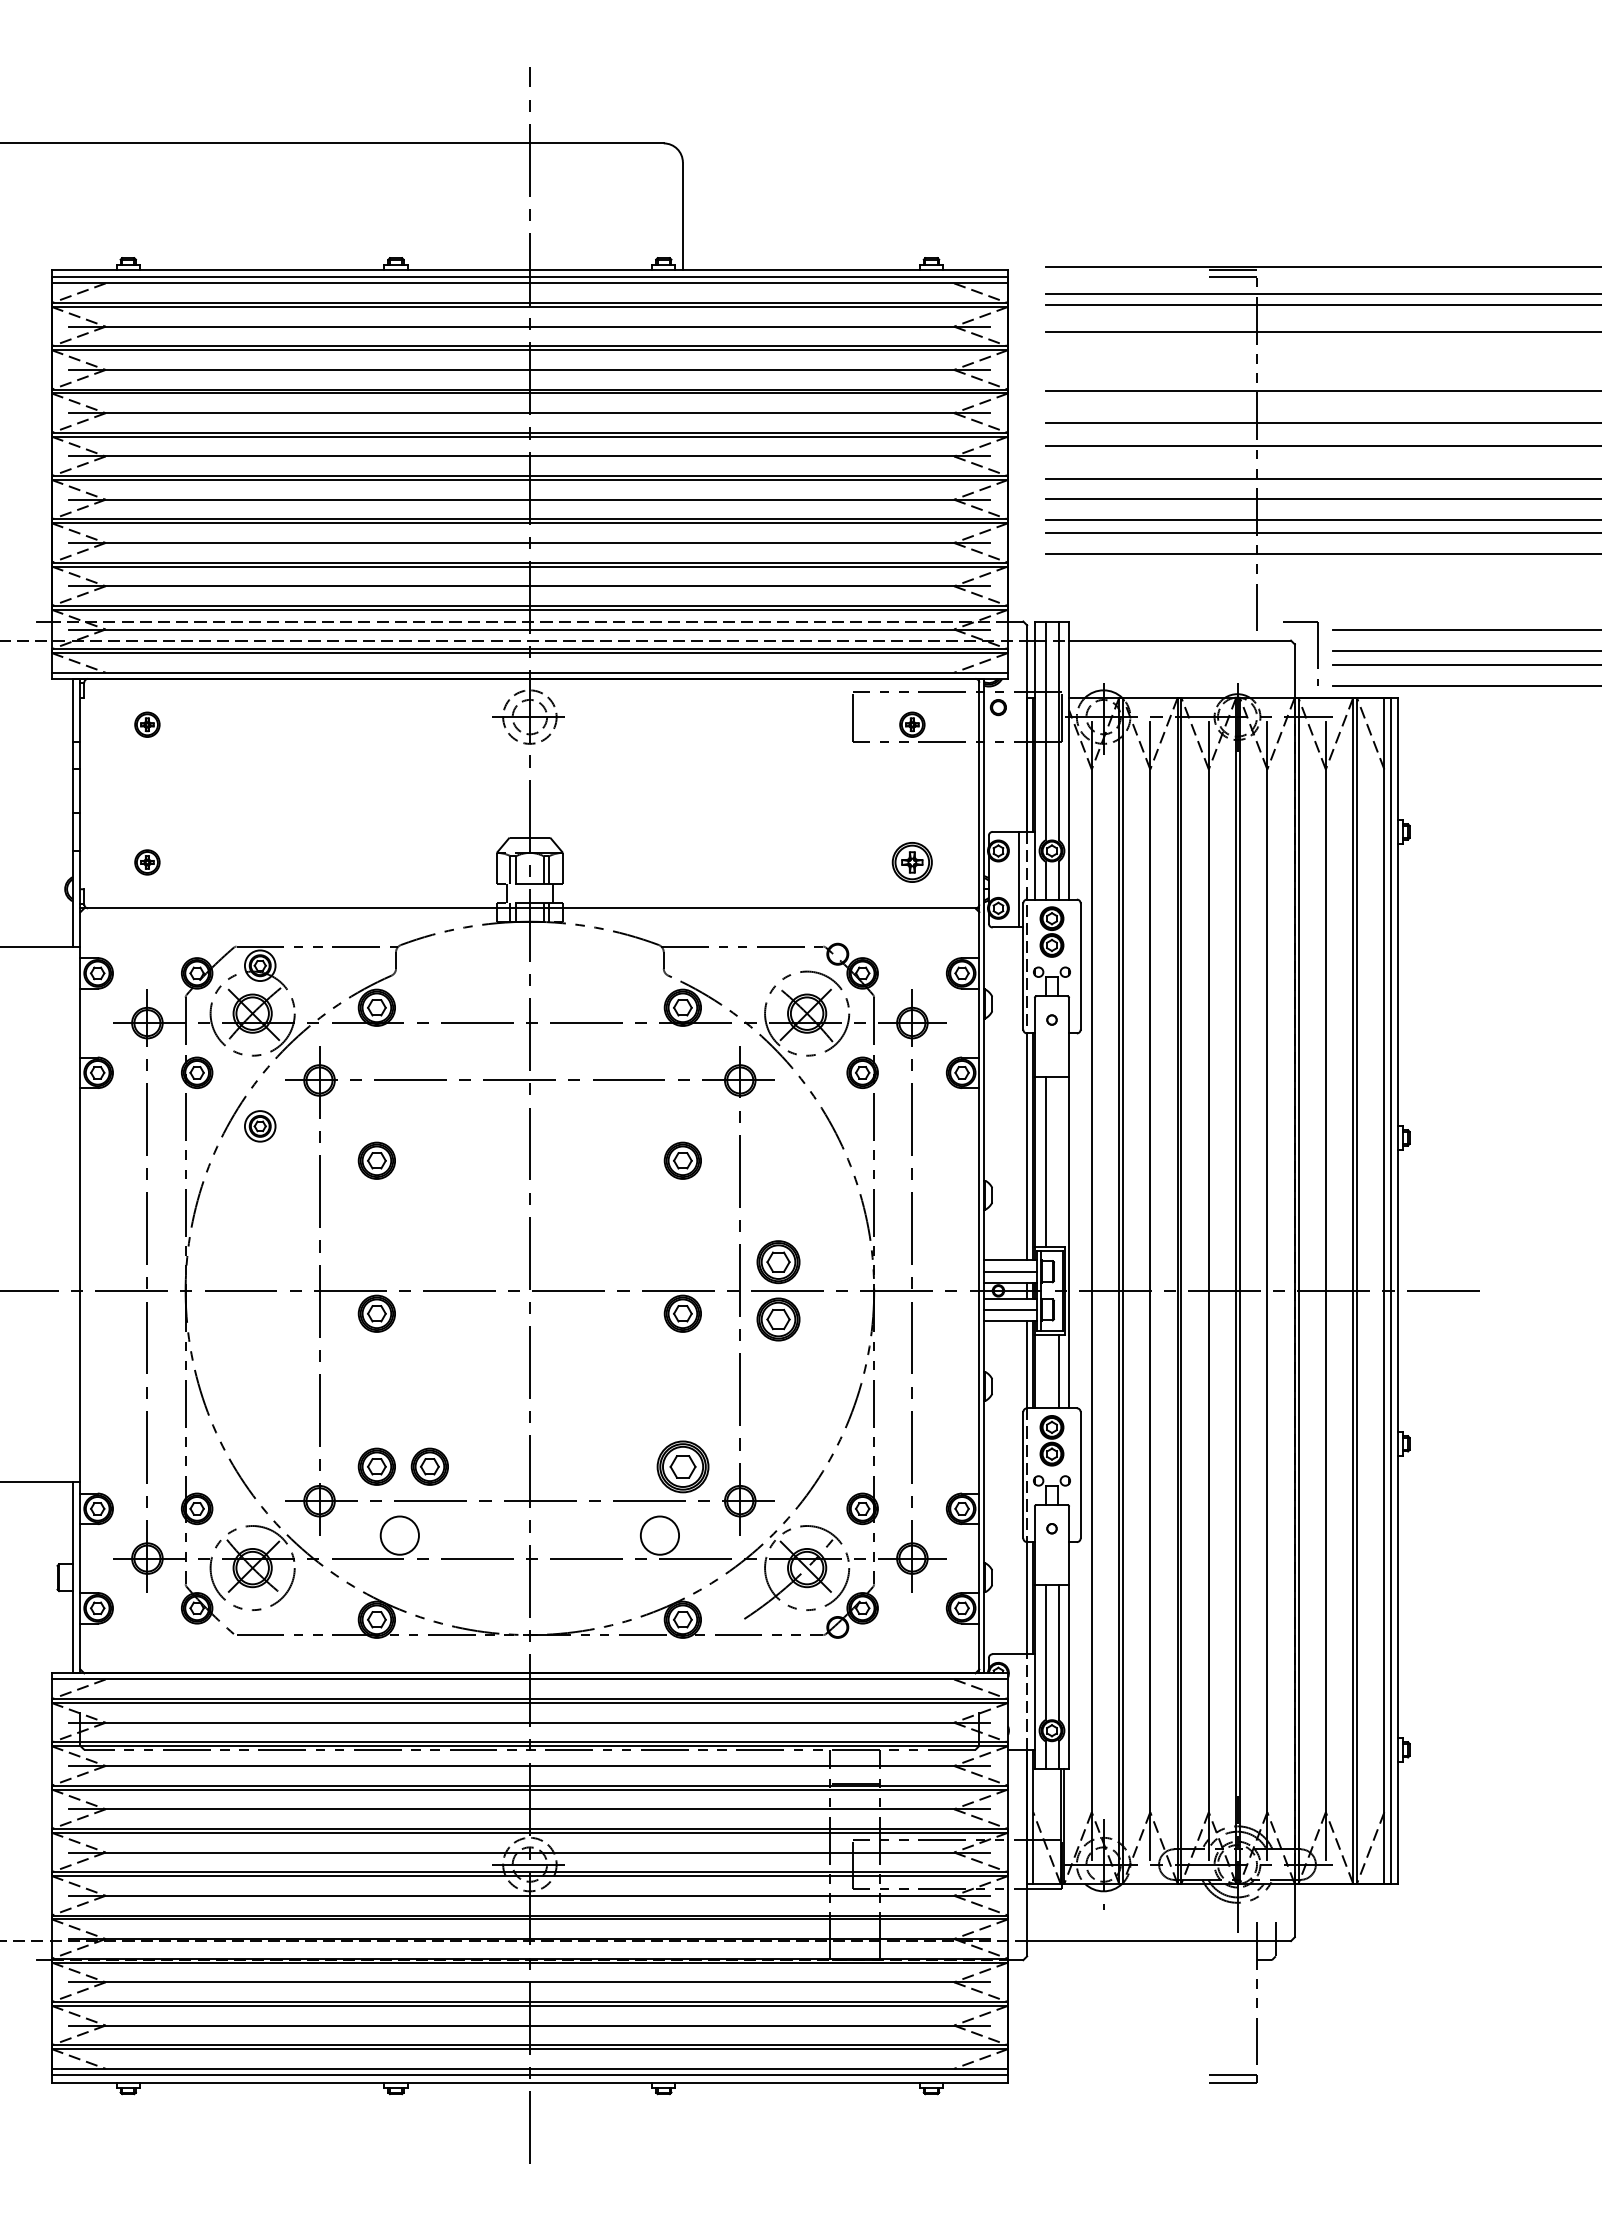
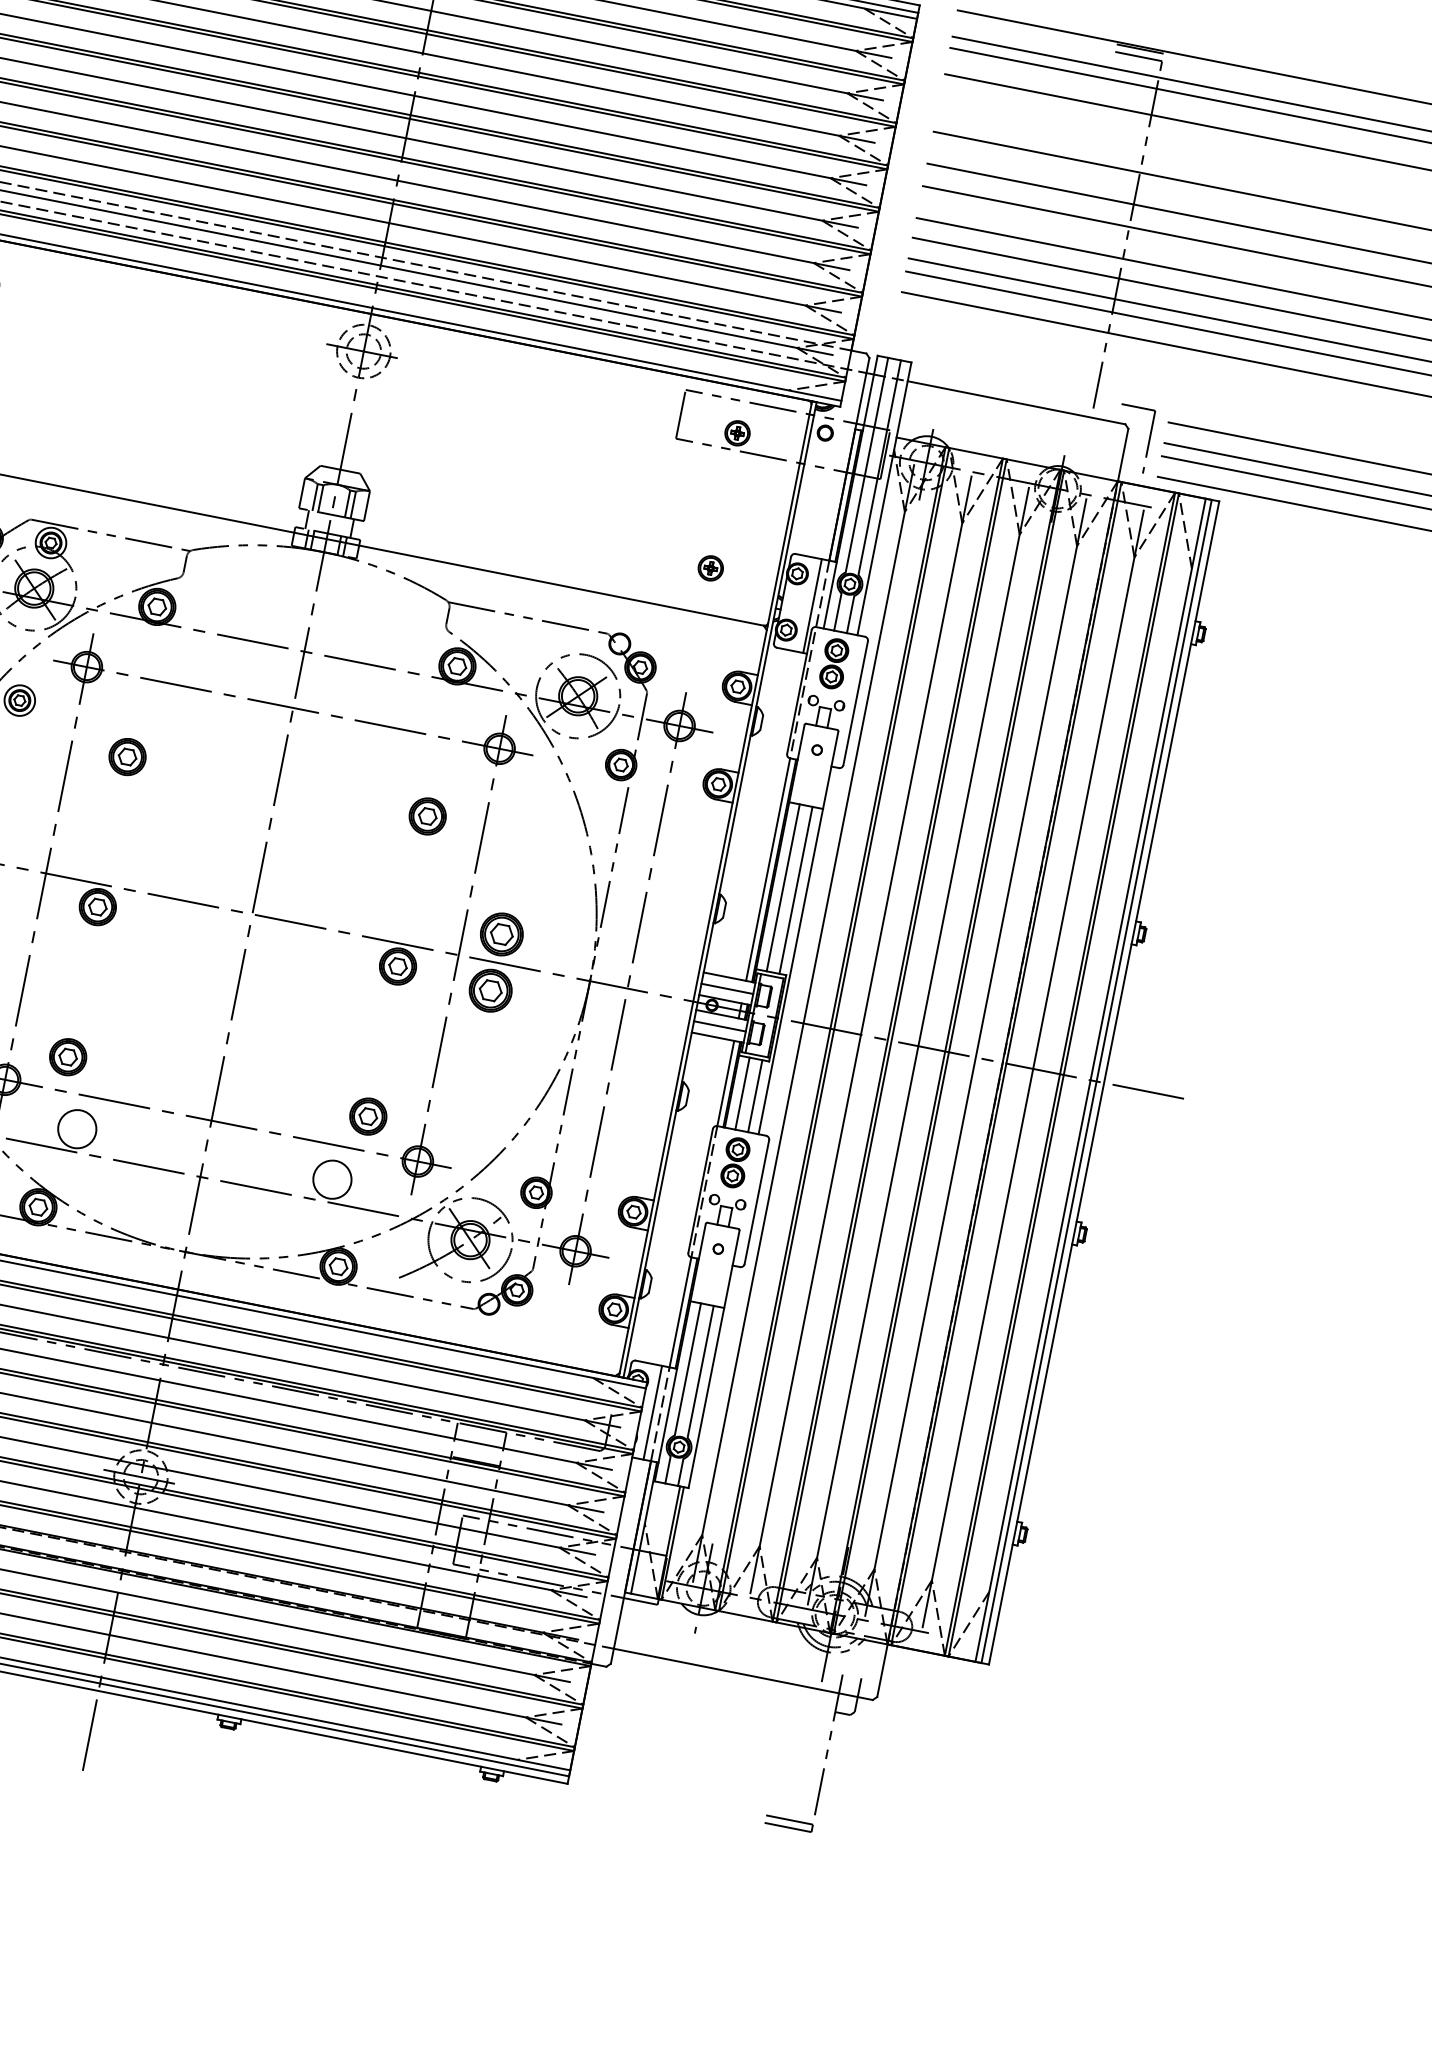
part: (912, 862) -> (710, 568), size x0.62
line: (1058, 1161) -> (796, 890), added
line: (1045, 1371) -> (742, 1093), added
part: (429, 1466) -> (119, 1067), removed
part: (682, 1466) -> (367, 1116), size x0.71
line: (1019, 1701) -> (652, 1412), added

